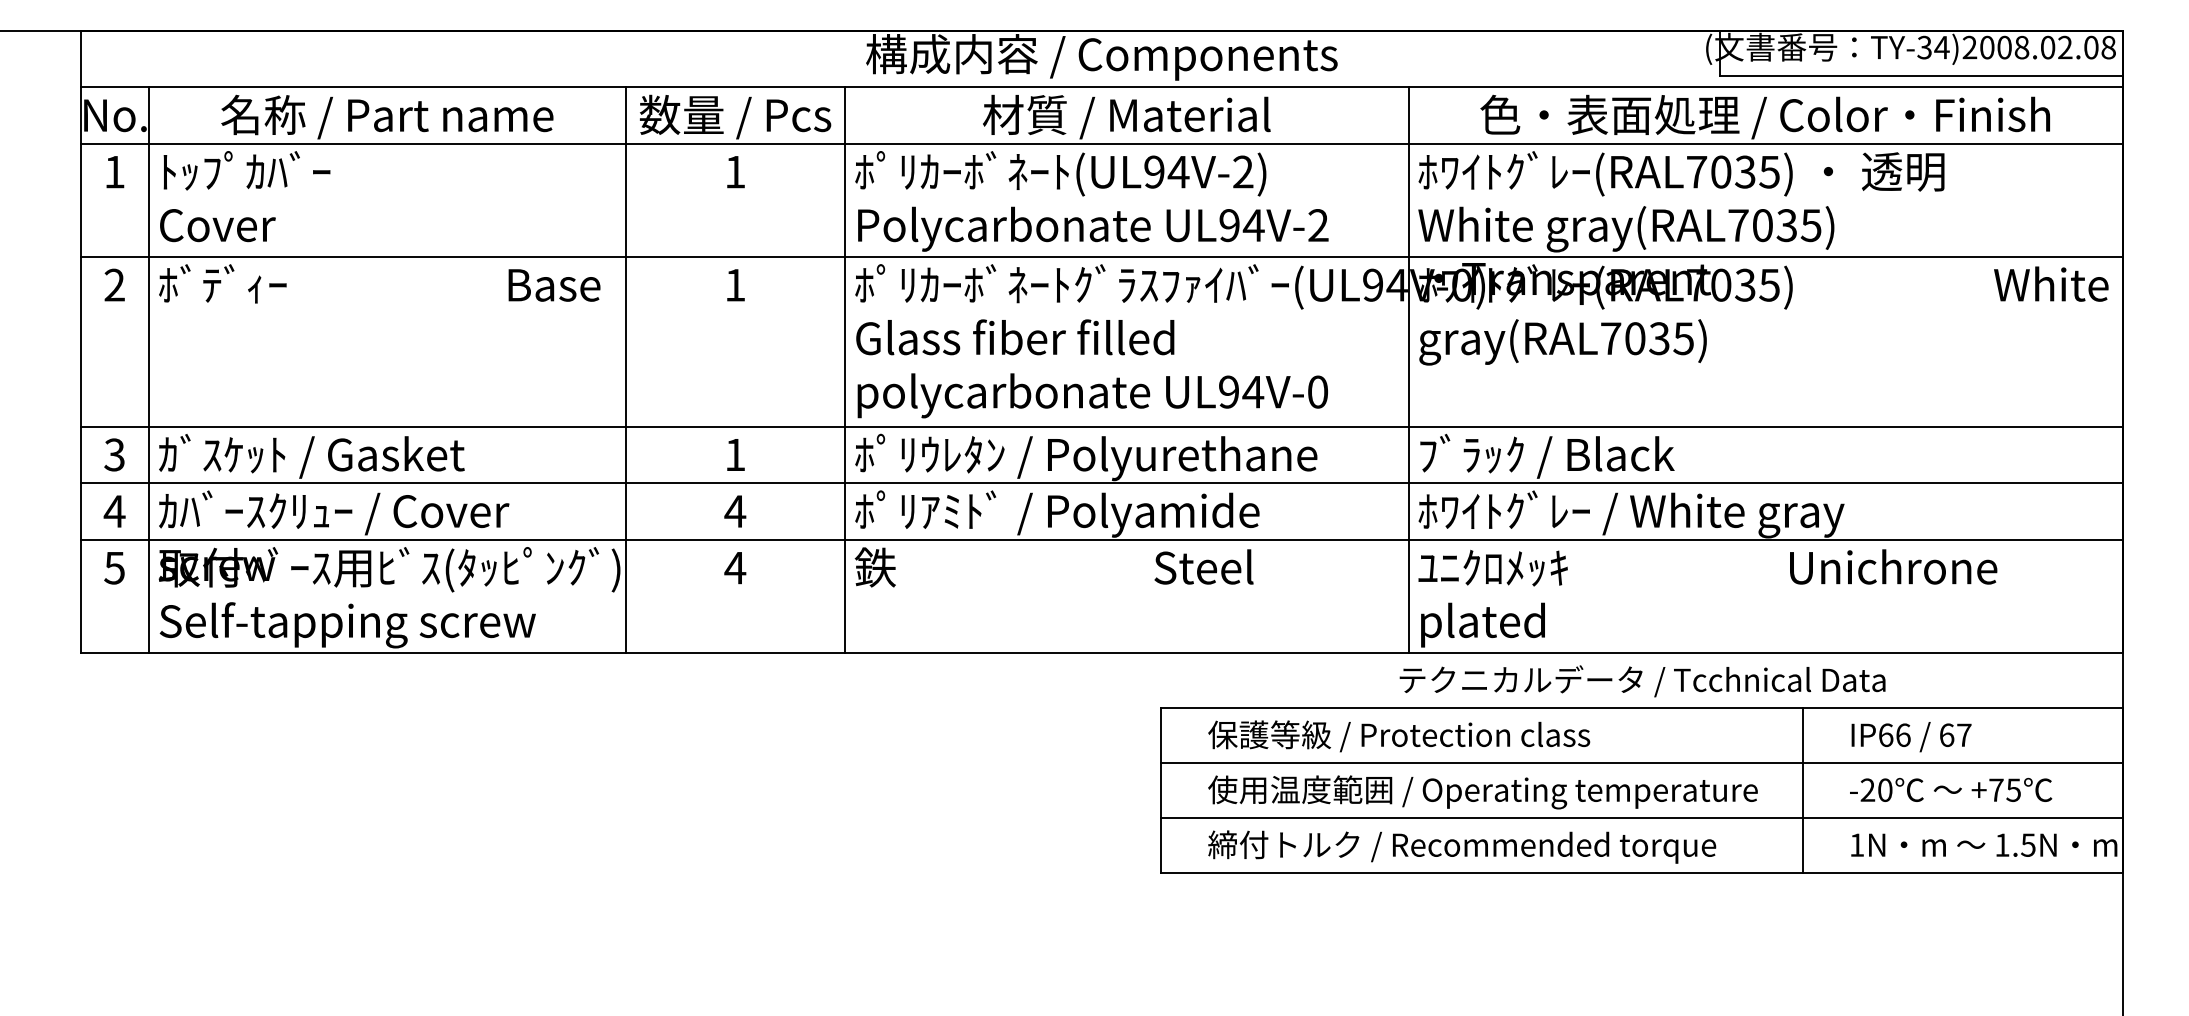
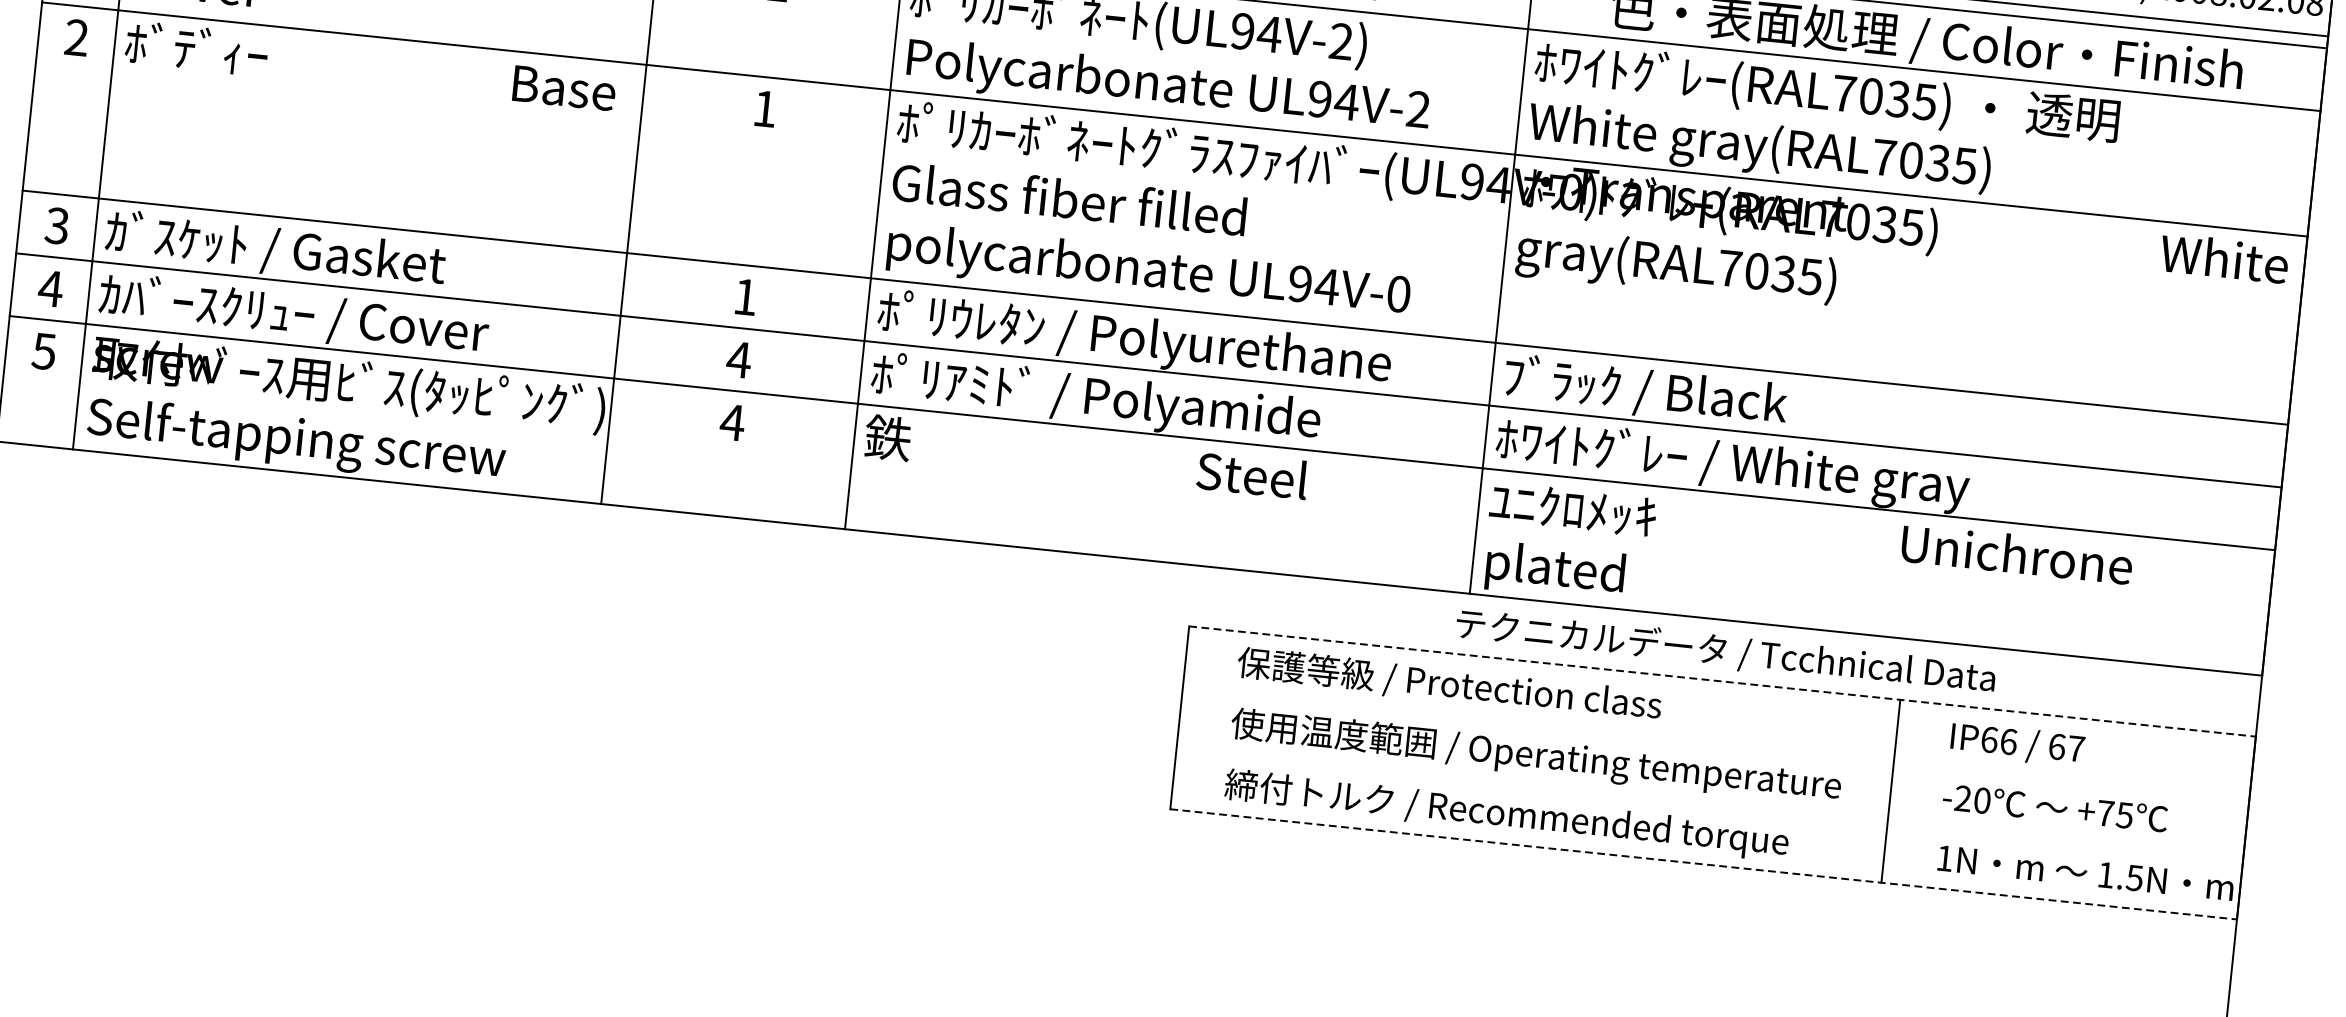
line: (1642, 707) -> (1722, 681), solid -> dashed
line: (1642, 762) -> (1716, 742), removed
line: (1642, 817) -> (1710, 803), removed
line: (1642, 872) -> (1703, 864), solid -> dashed

